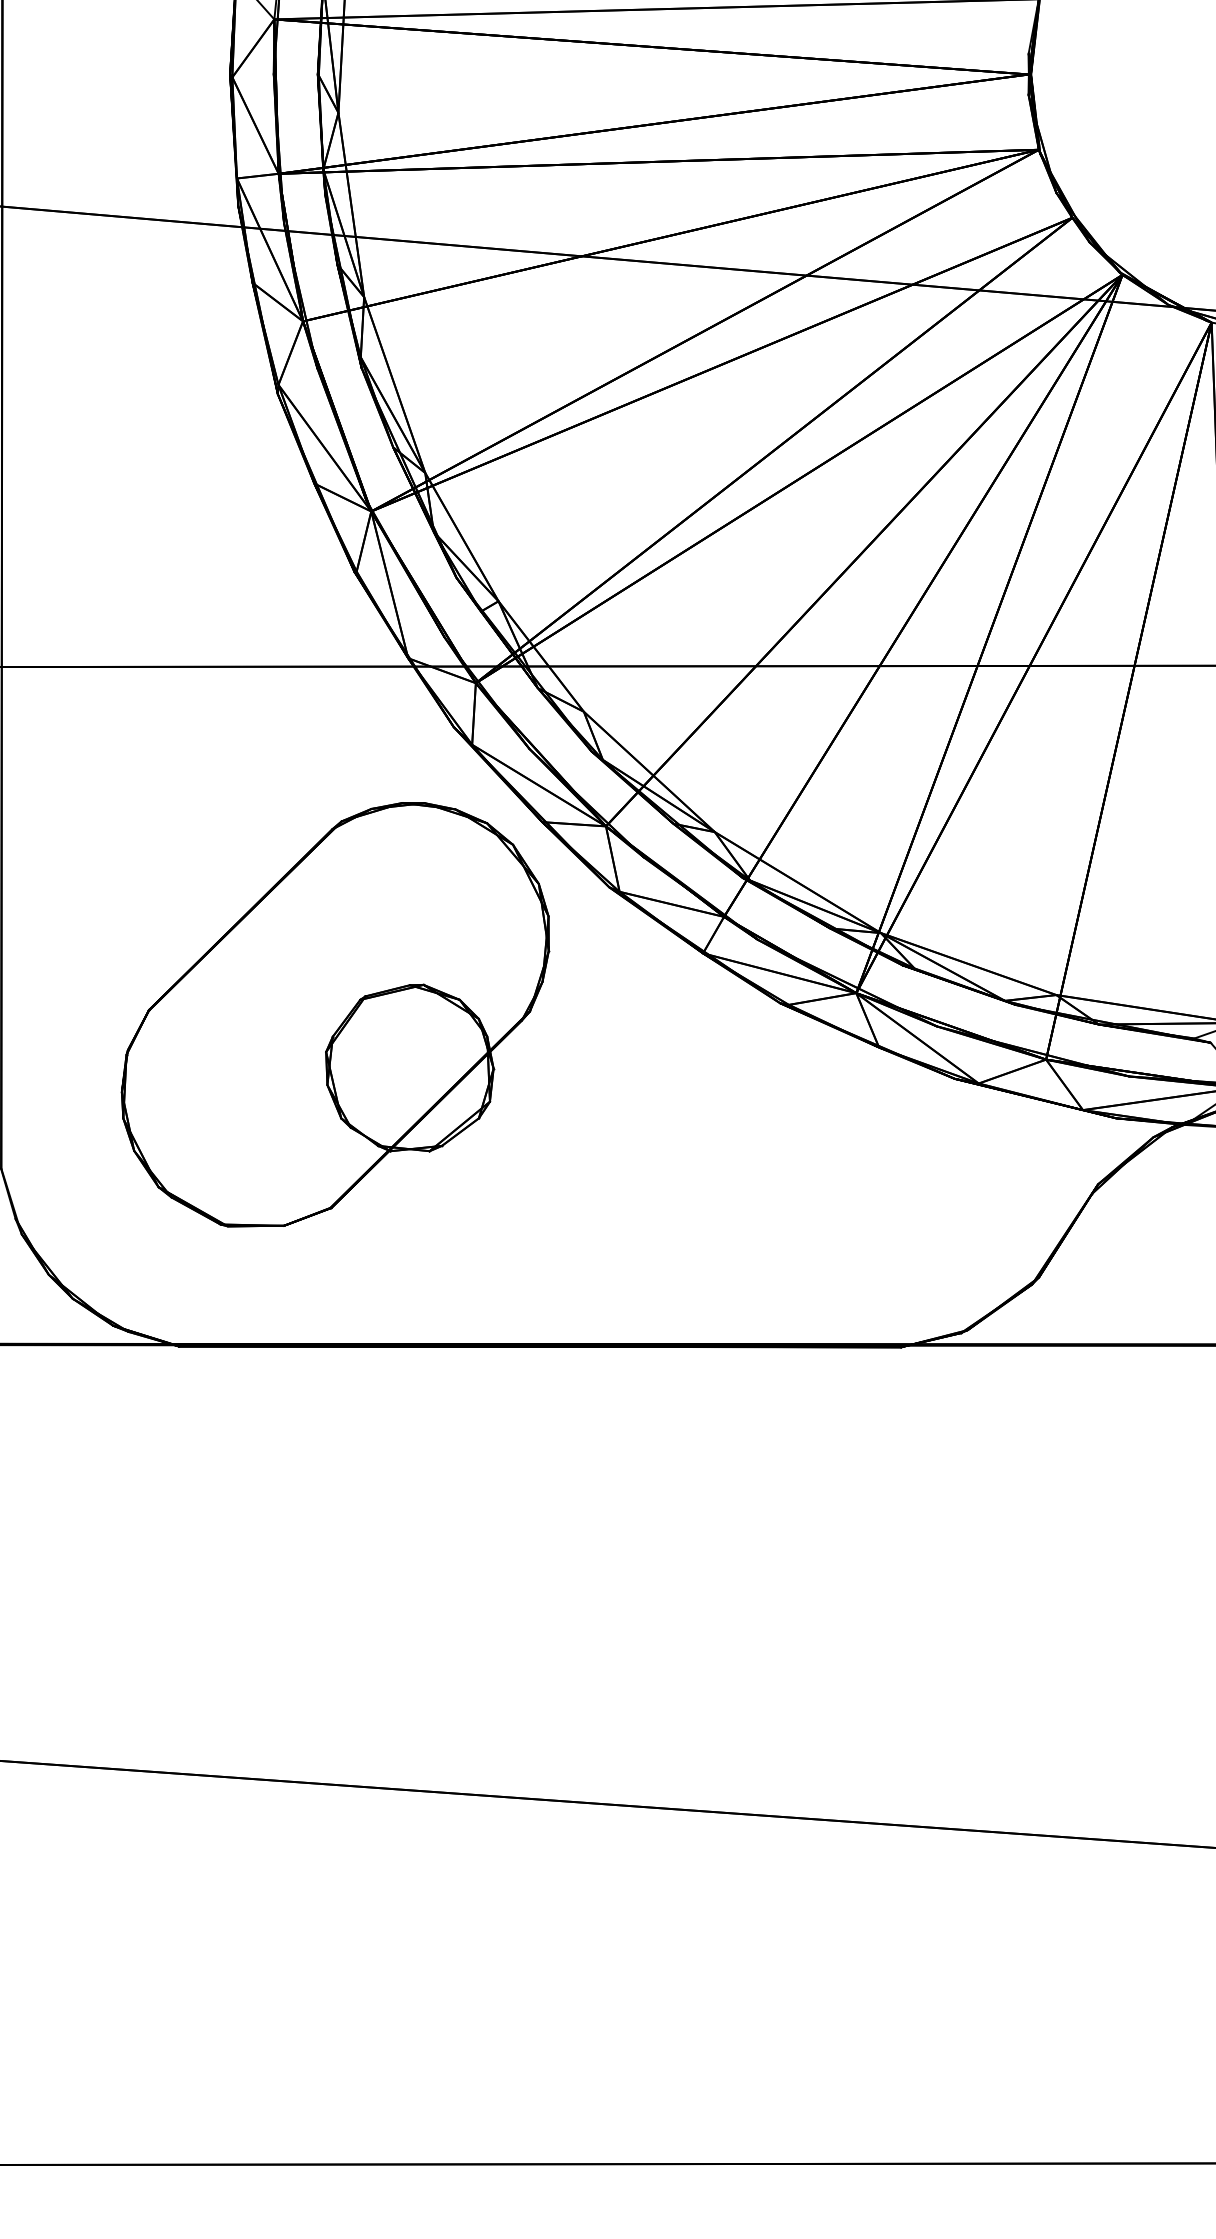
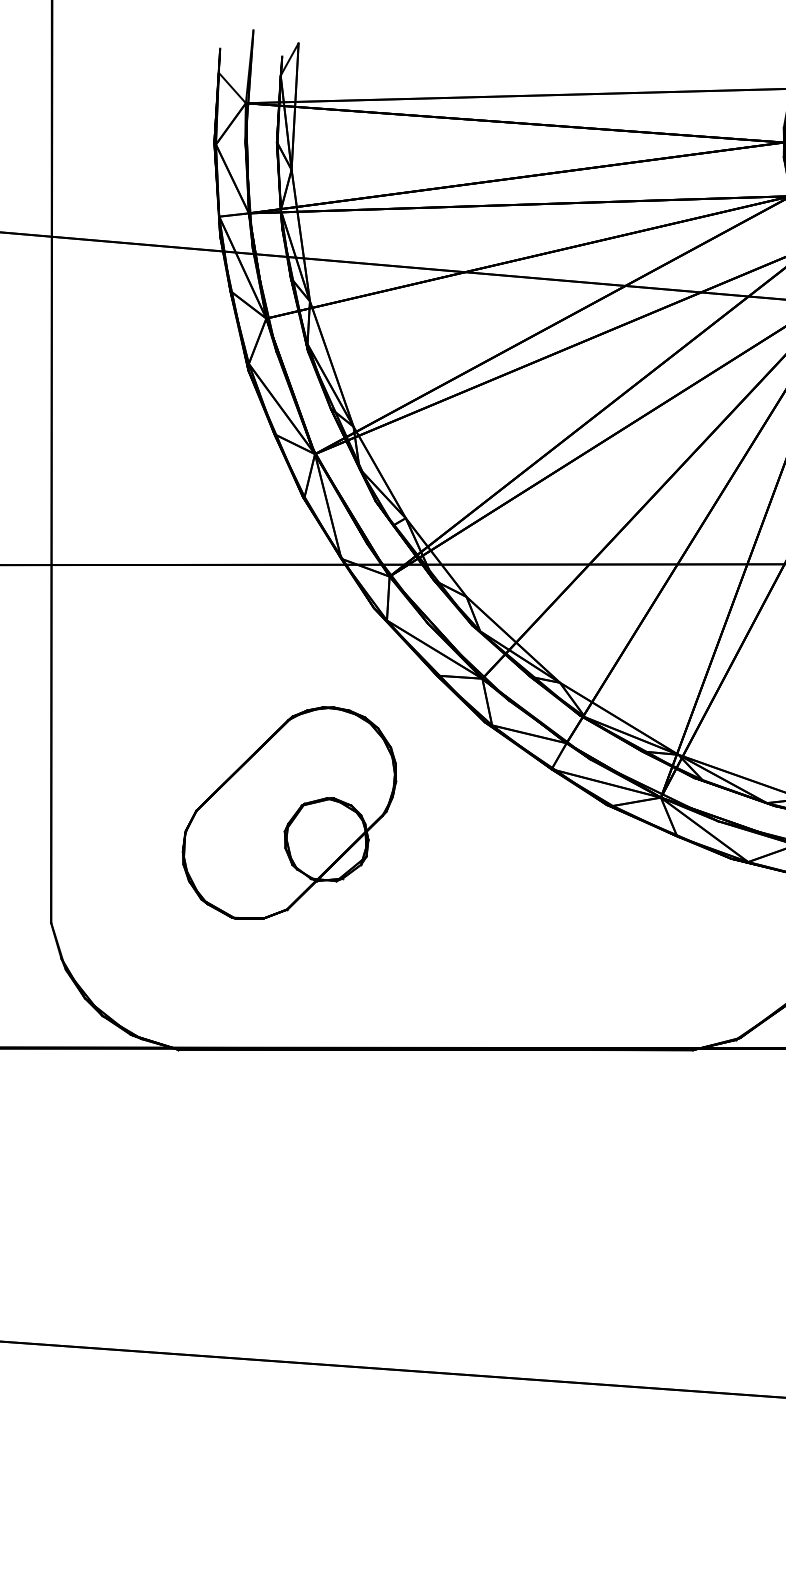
part: (335, 1014) -> (289, 812), size x0.7

